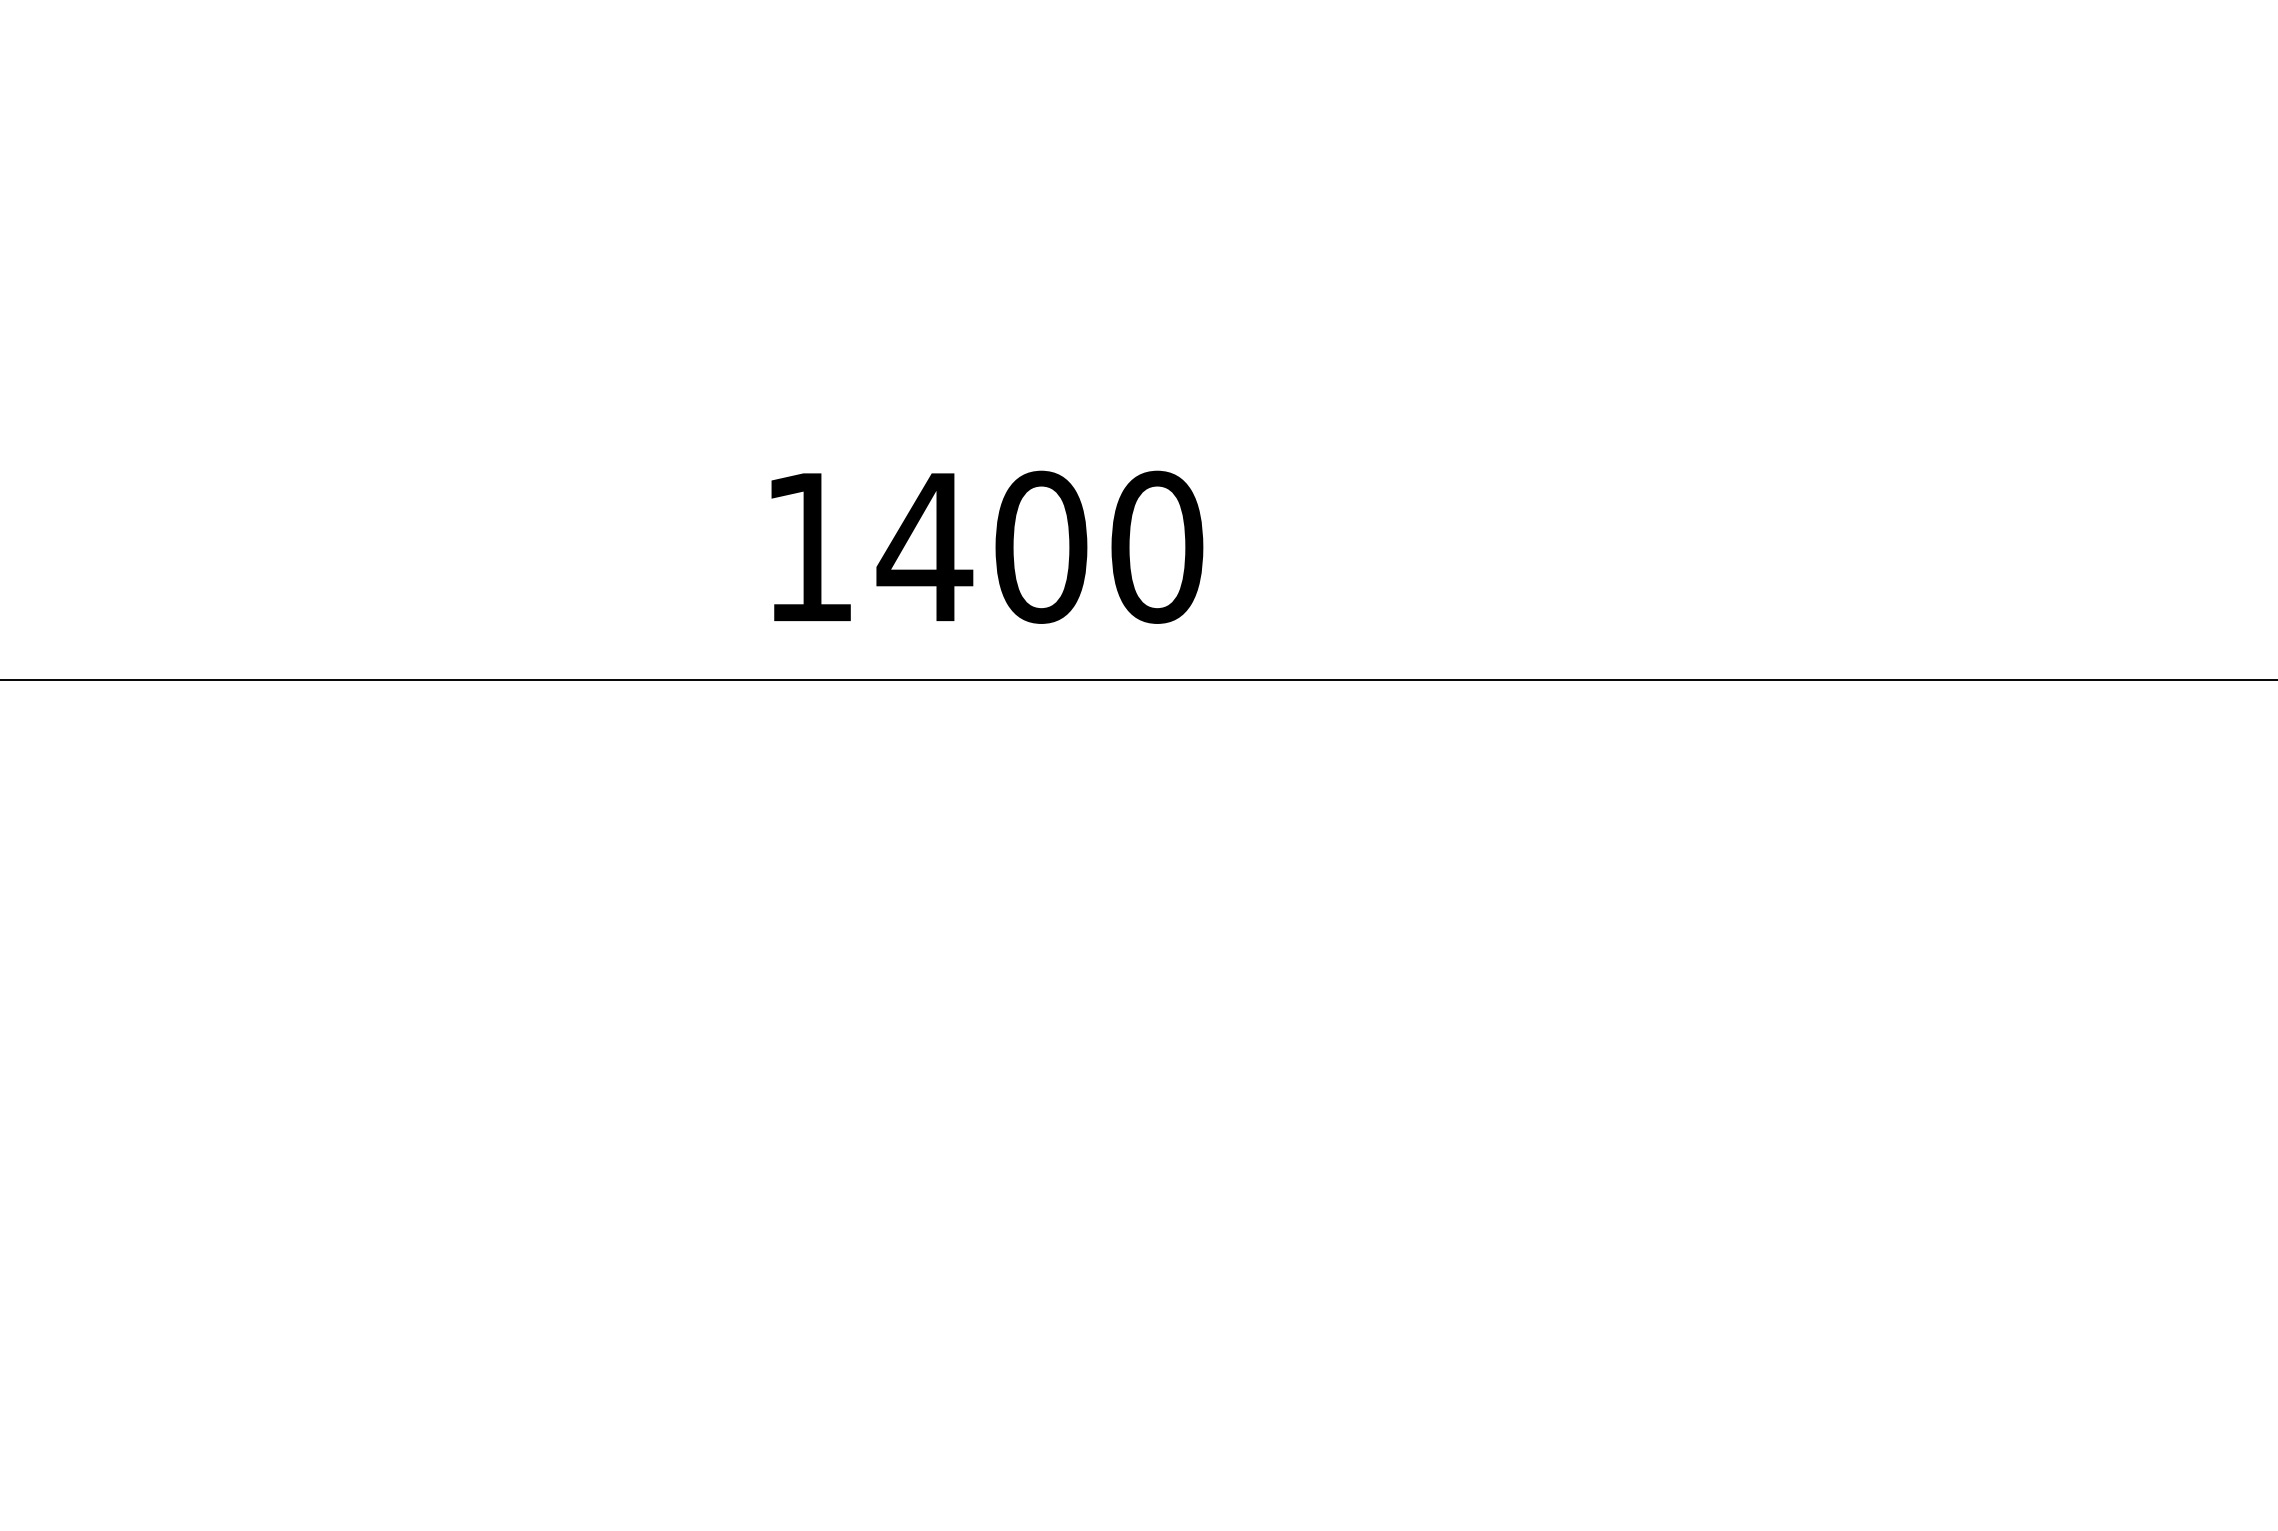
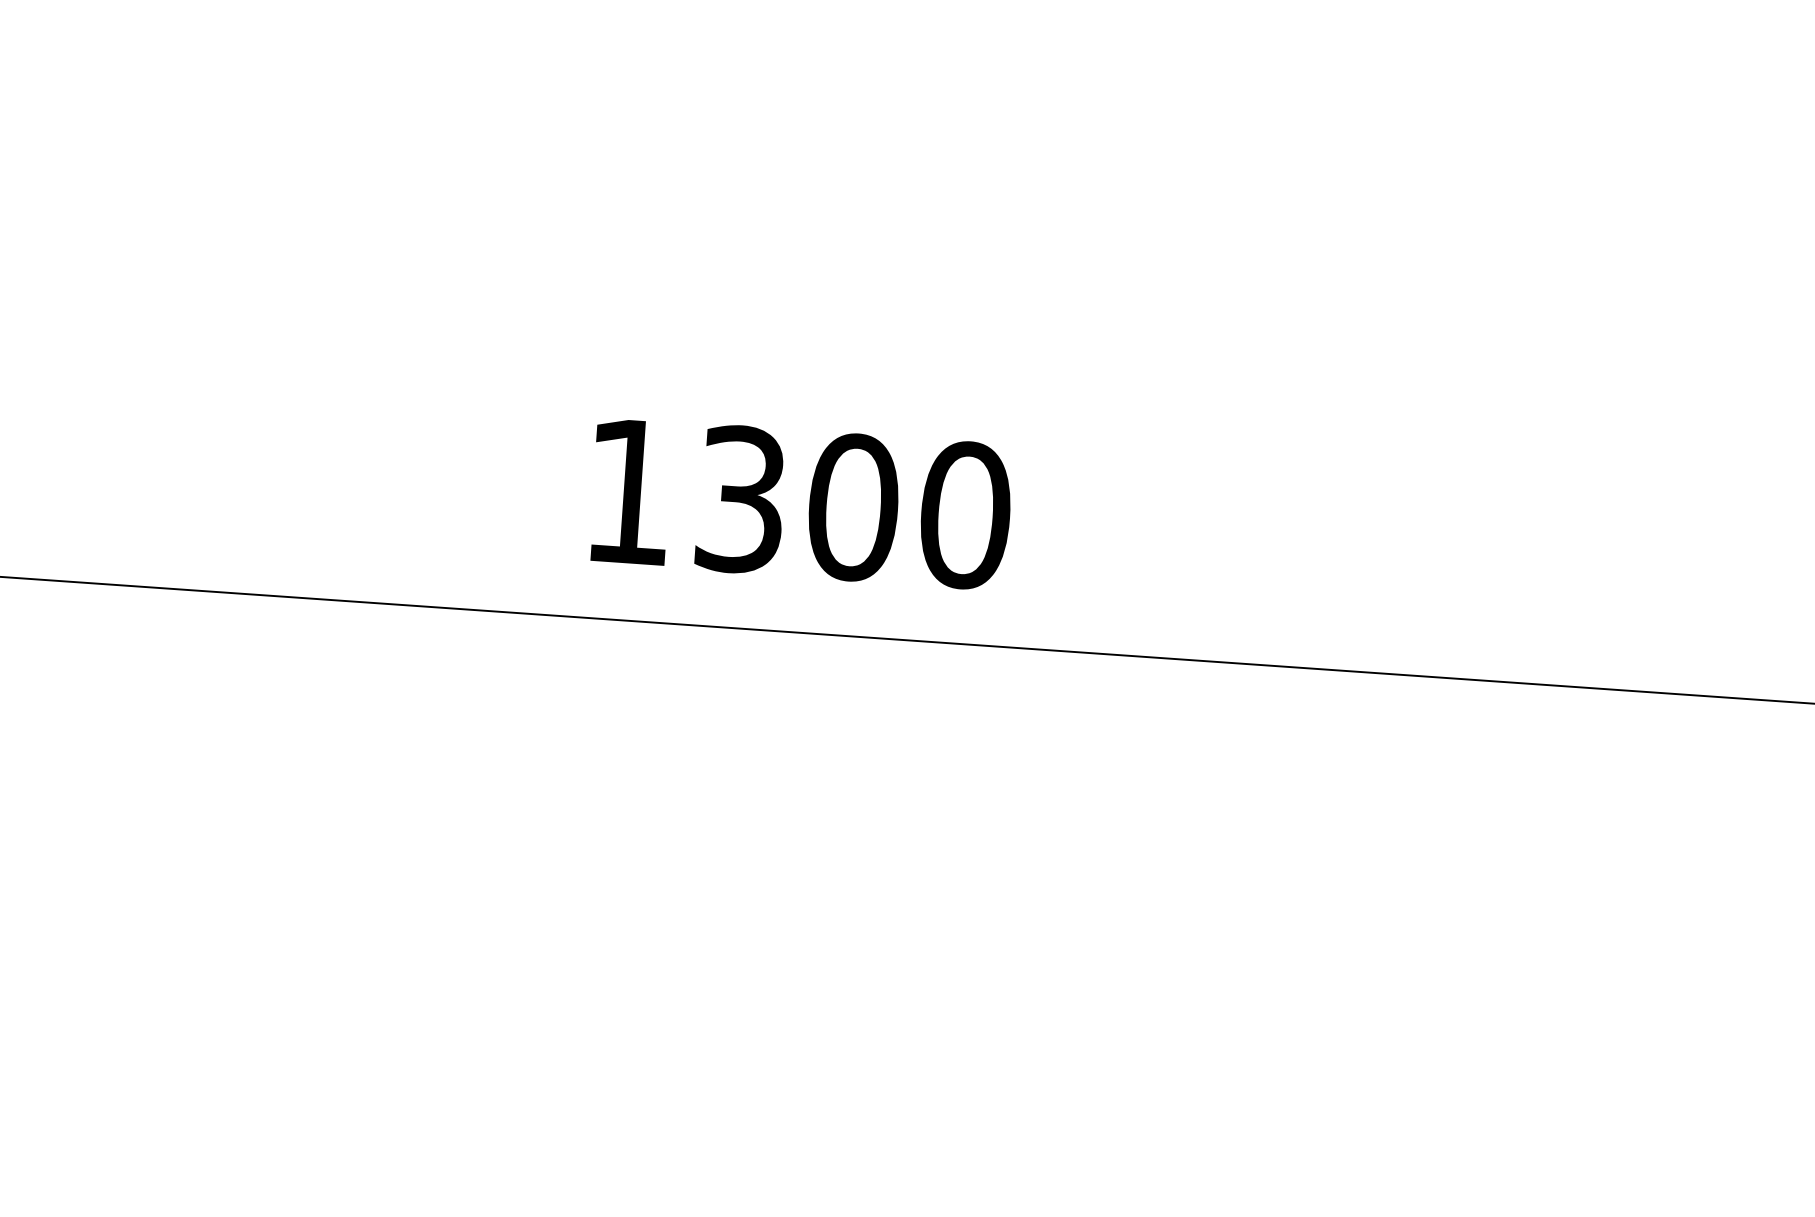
text: (924, 546) -> (740, 498), 1400 -> 1300

